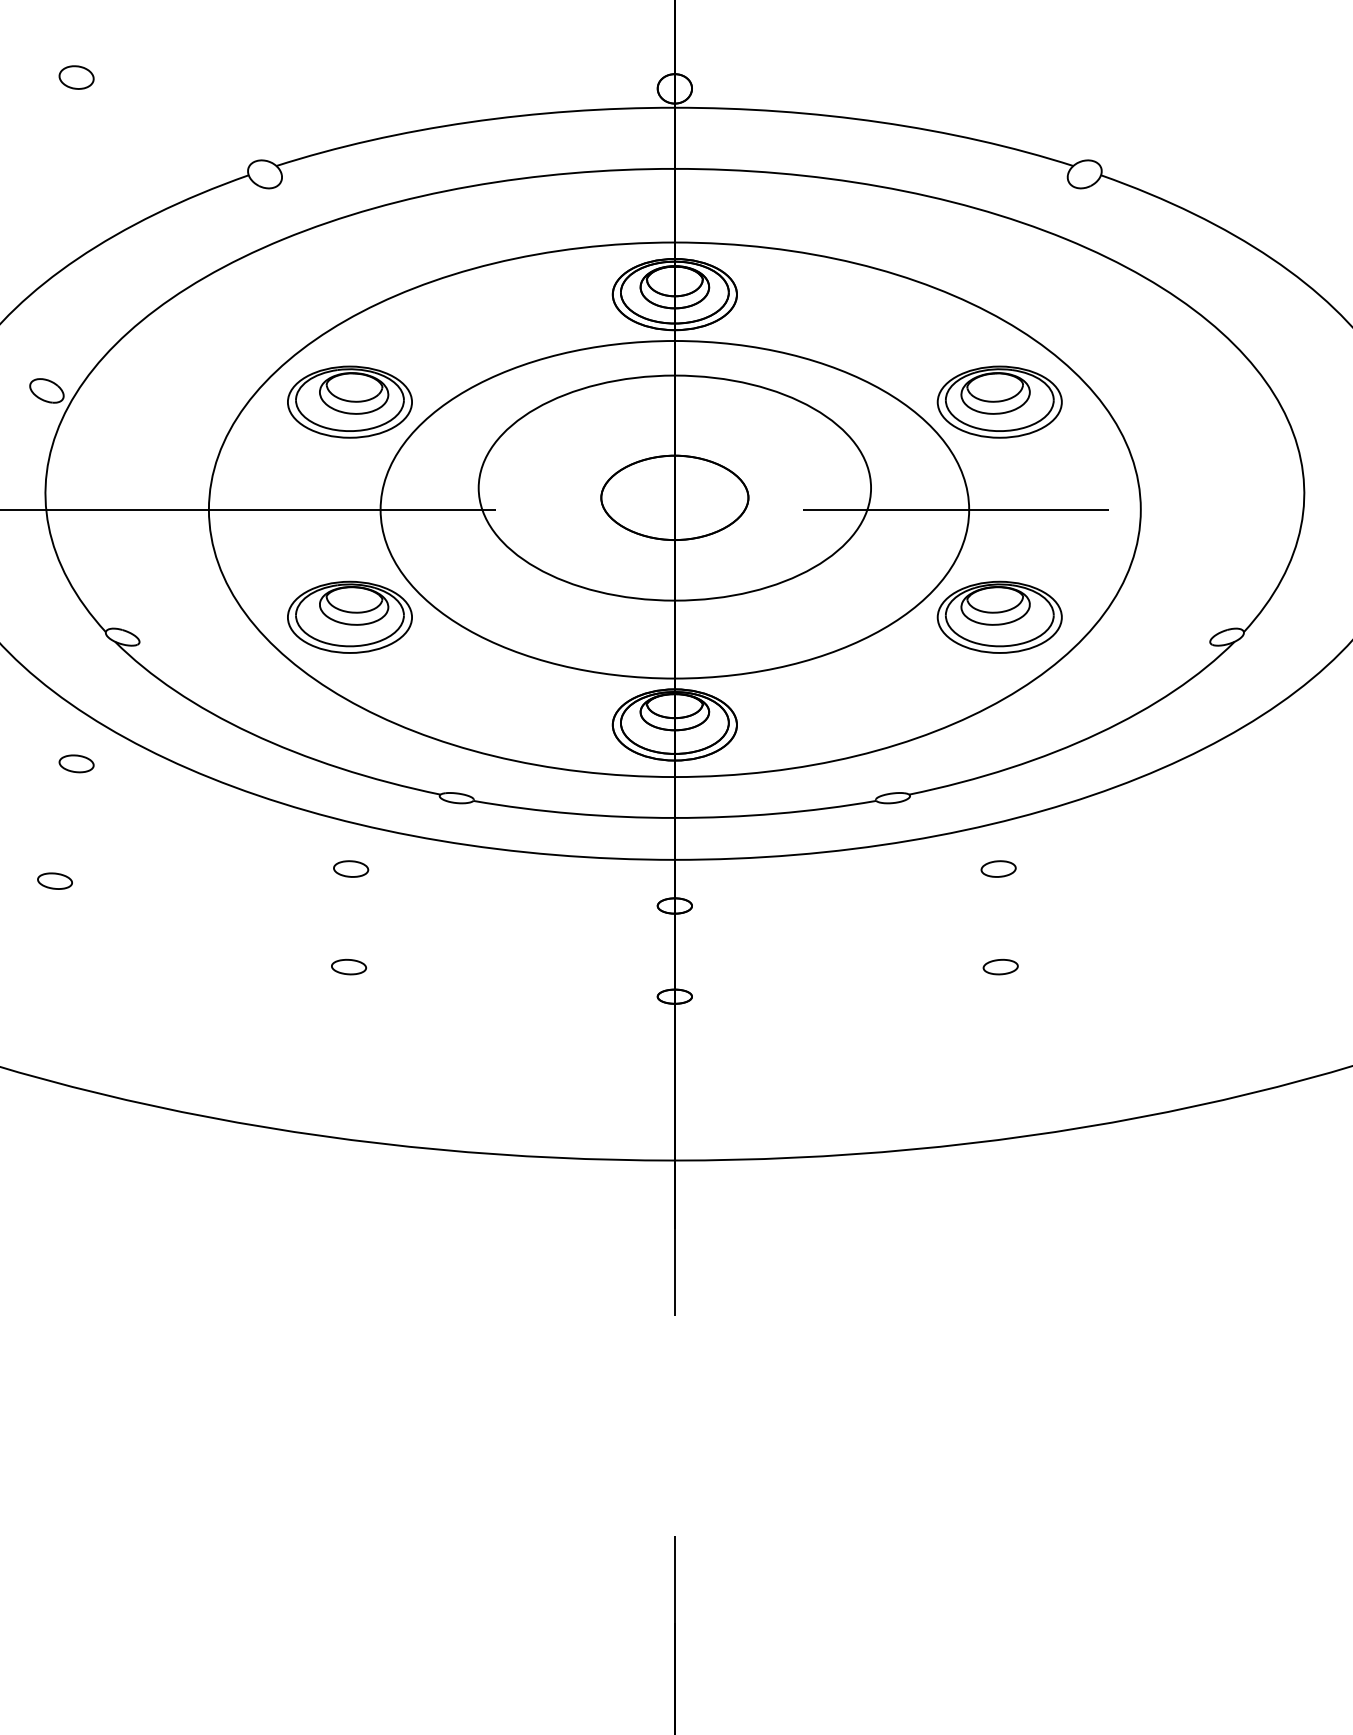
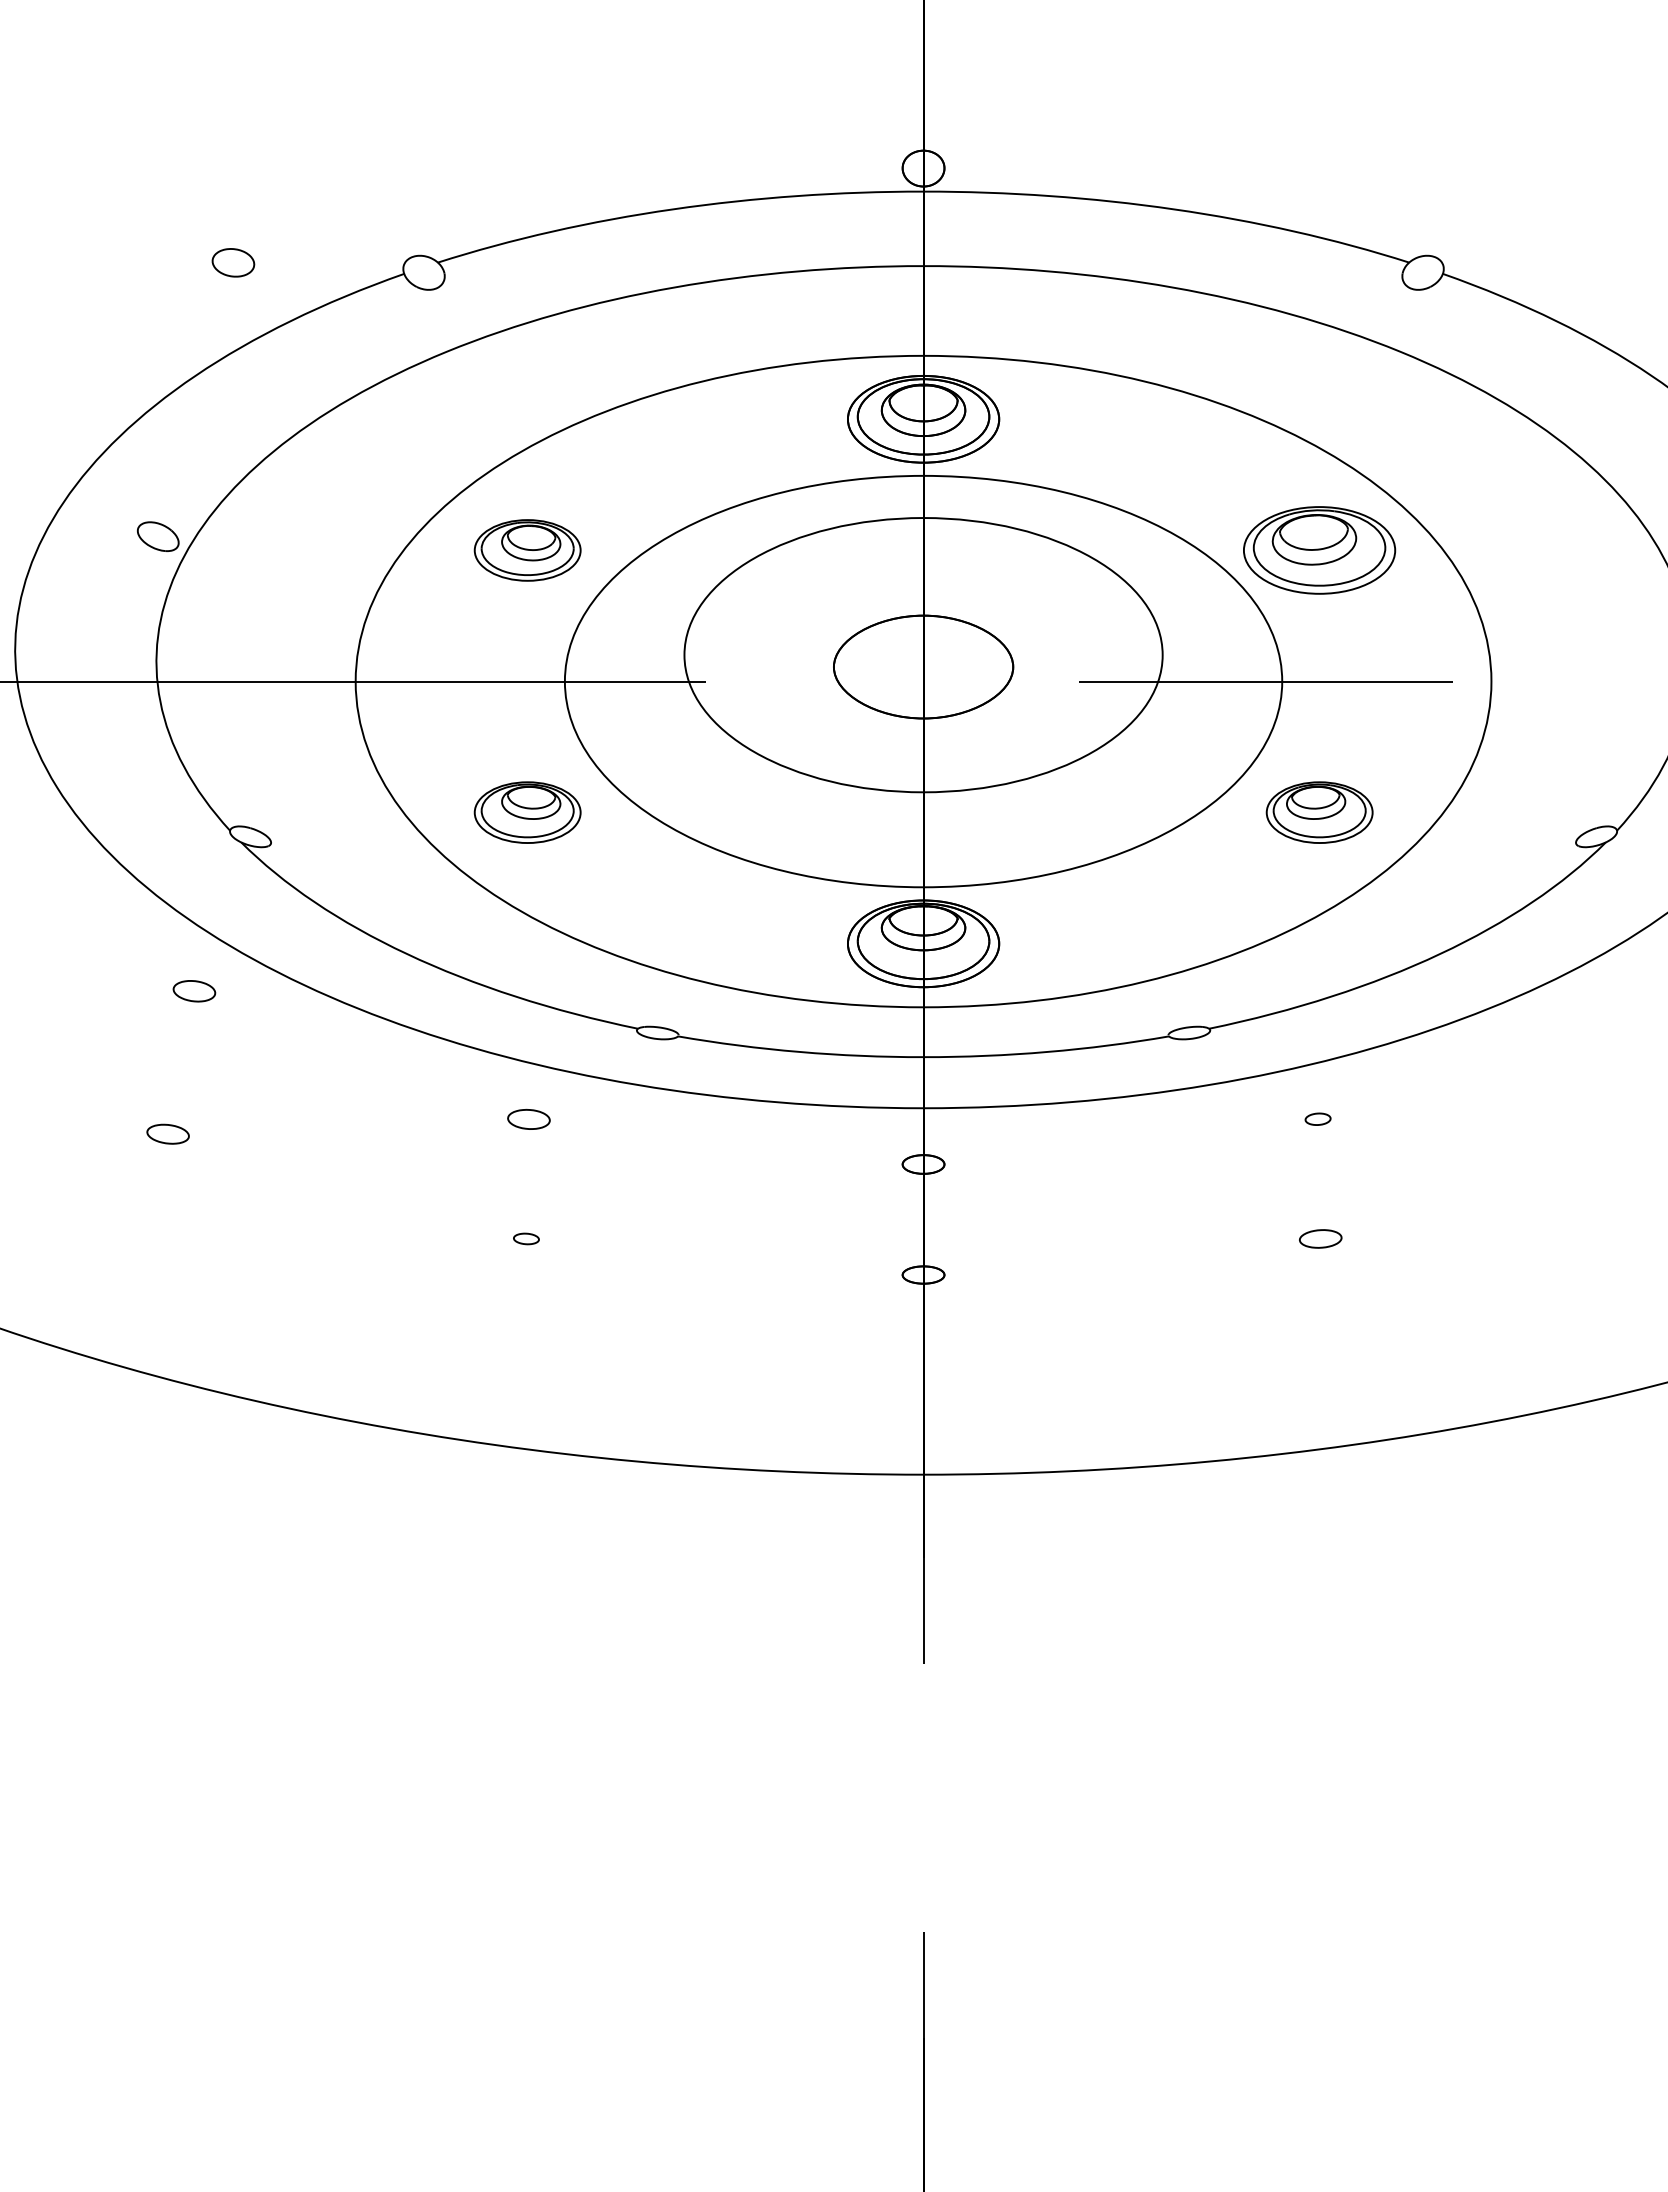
part: (76, 77) -> (233, 262), moved
part: (349, 402) -> (527, 550), size x0.7
part: (349, 617) -> (527, 812), size x0.7
part: (999, 617) -> (1319, 812), size x0.7
part: (998, 868) -> (1317, 1118), size x0.6
part: (349, 966) -> (526, 1238), size x0.6

